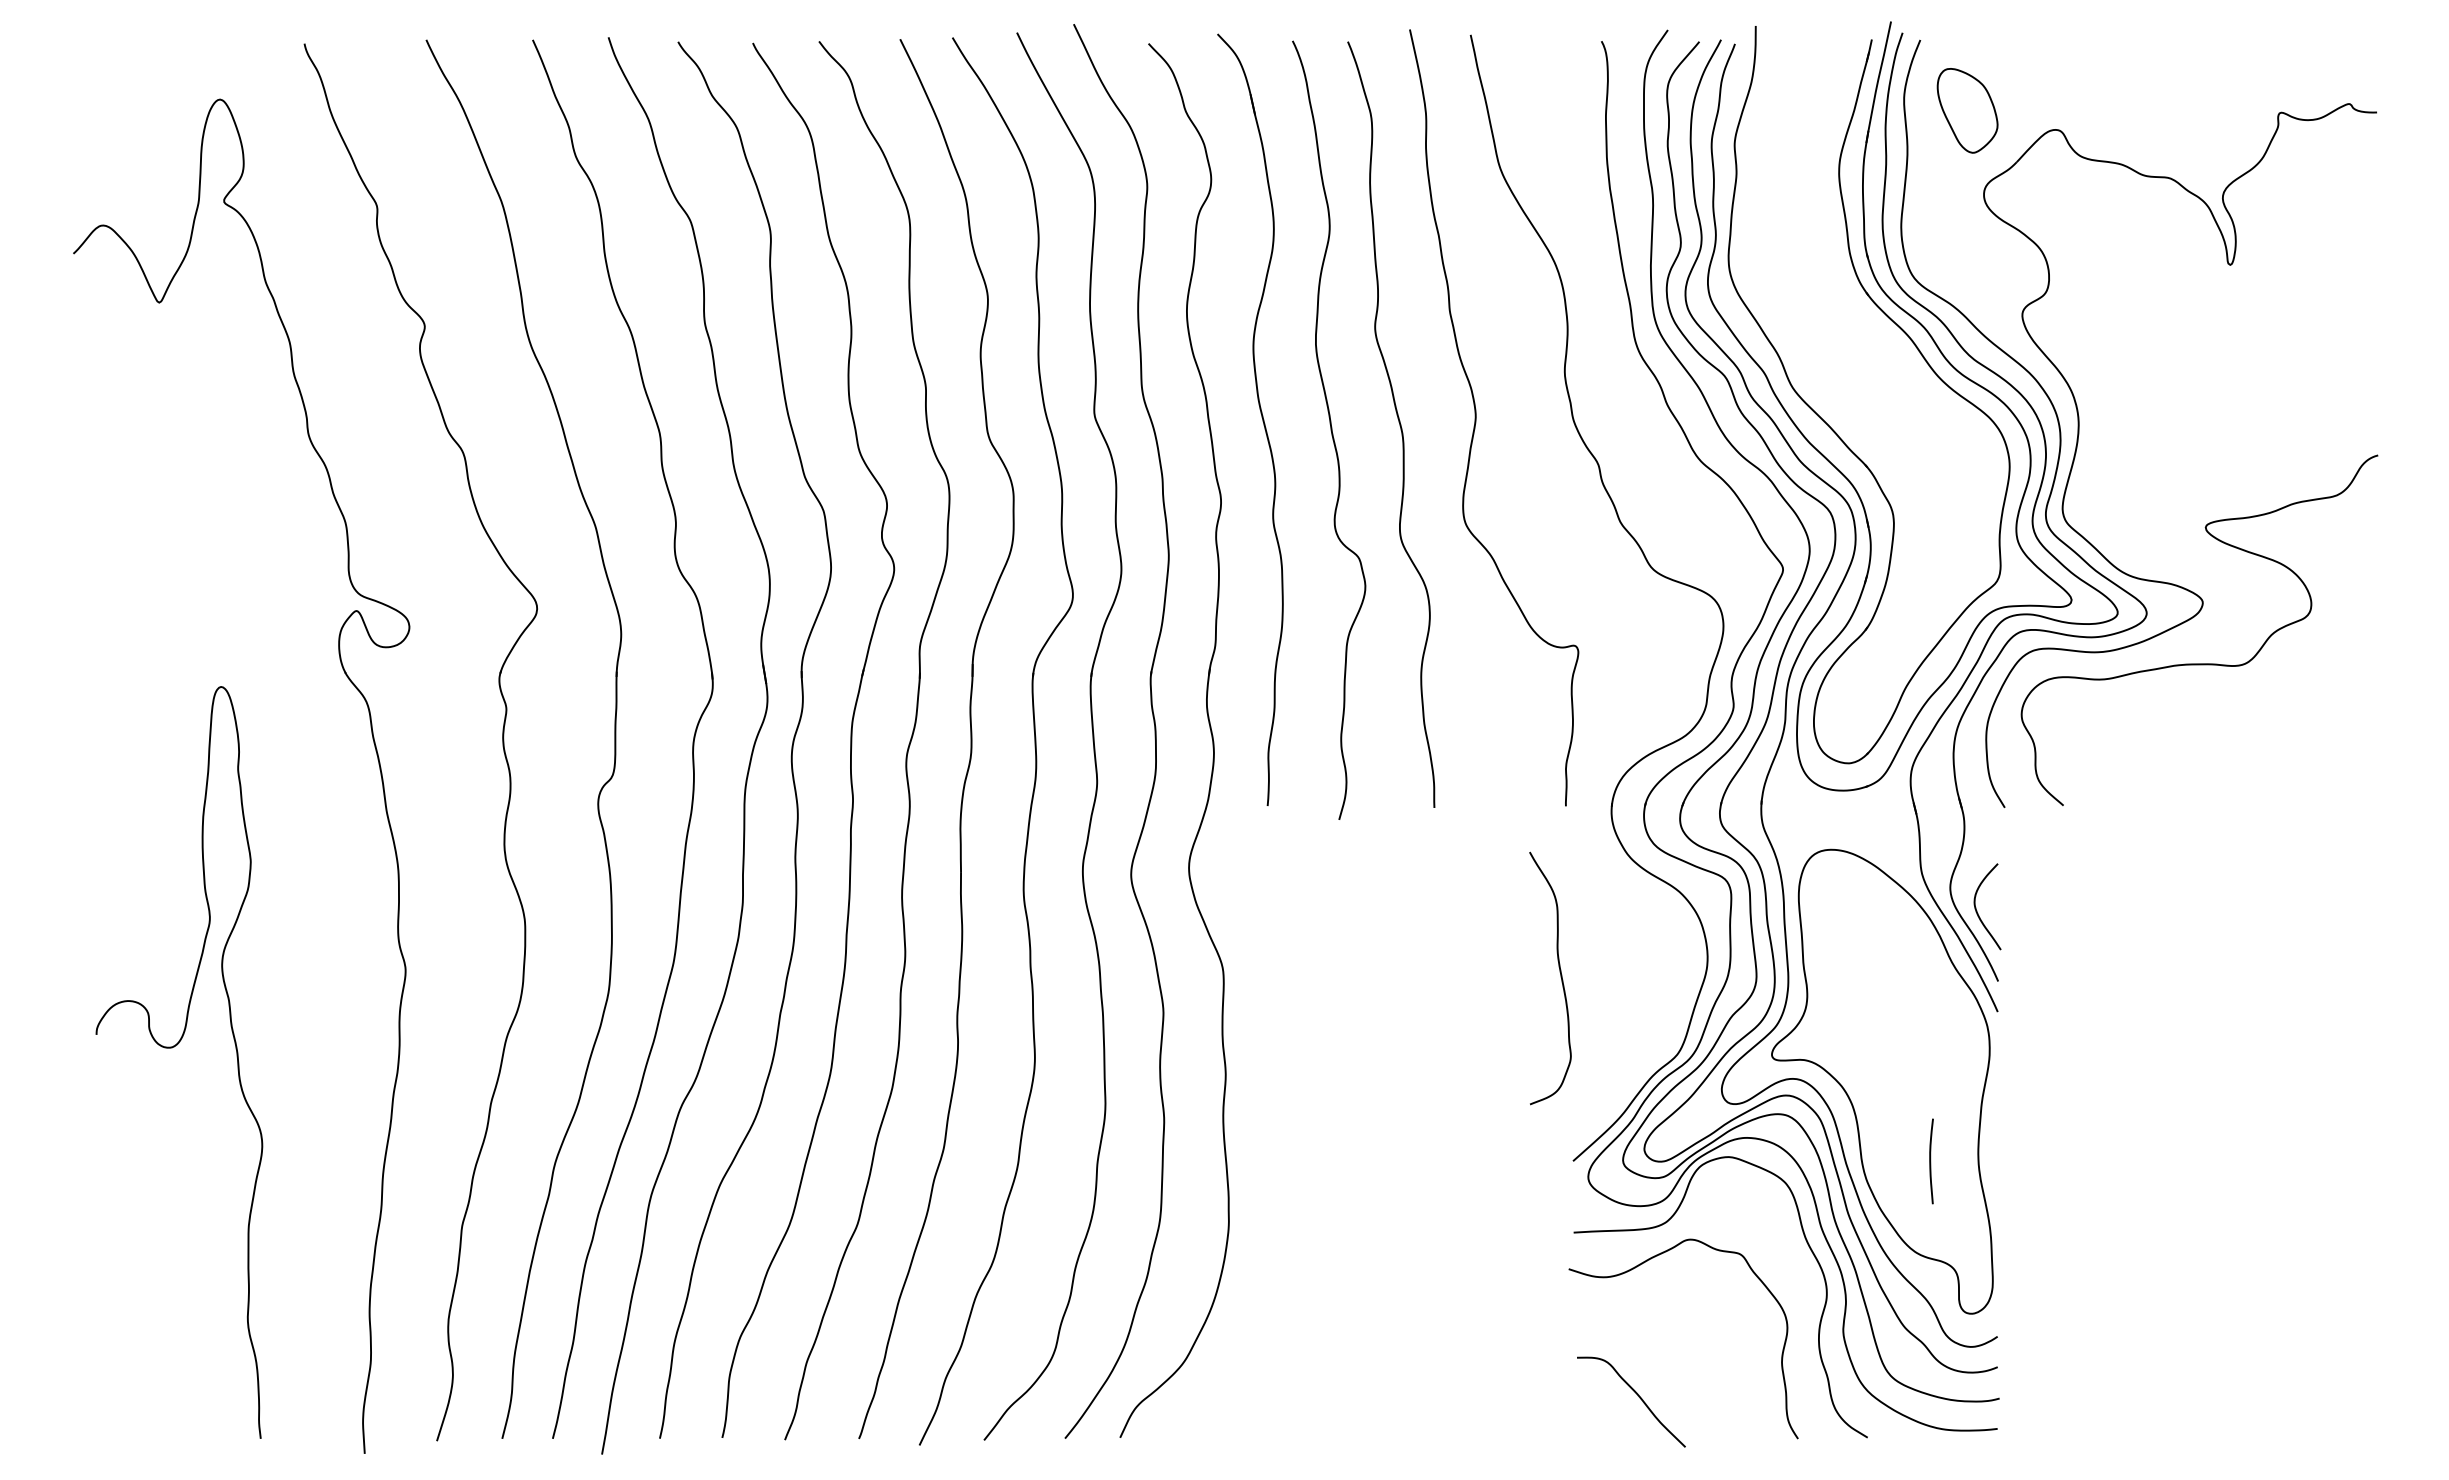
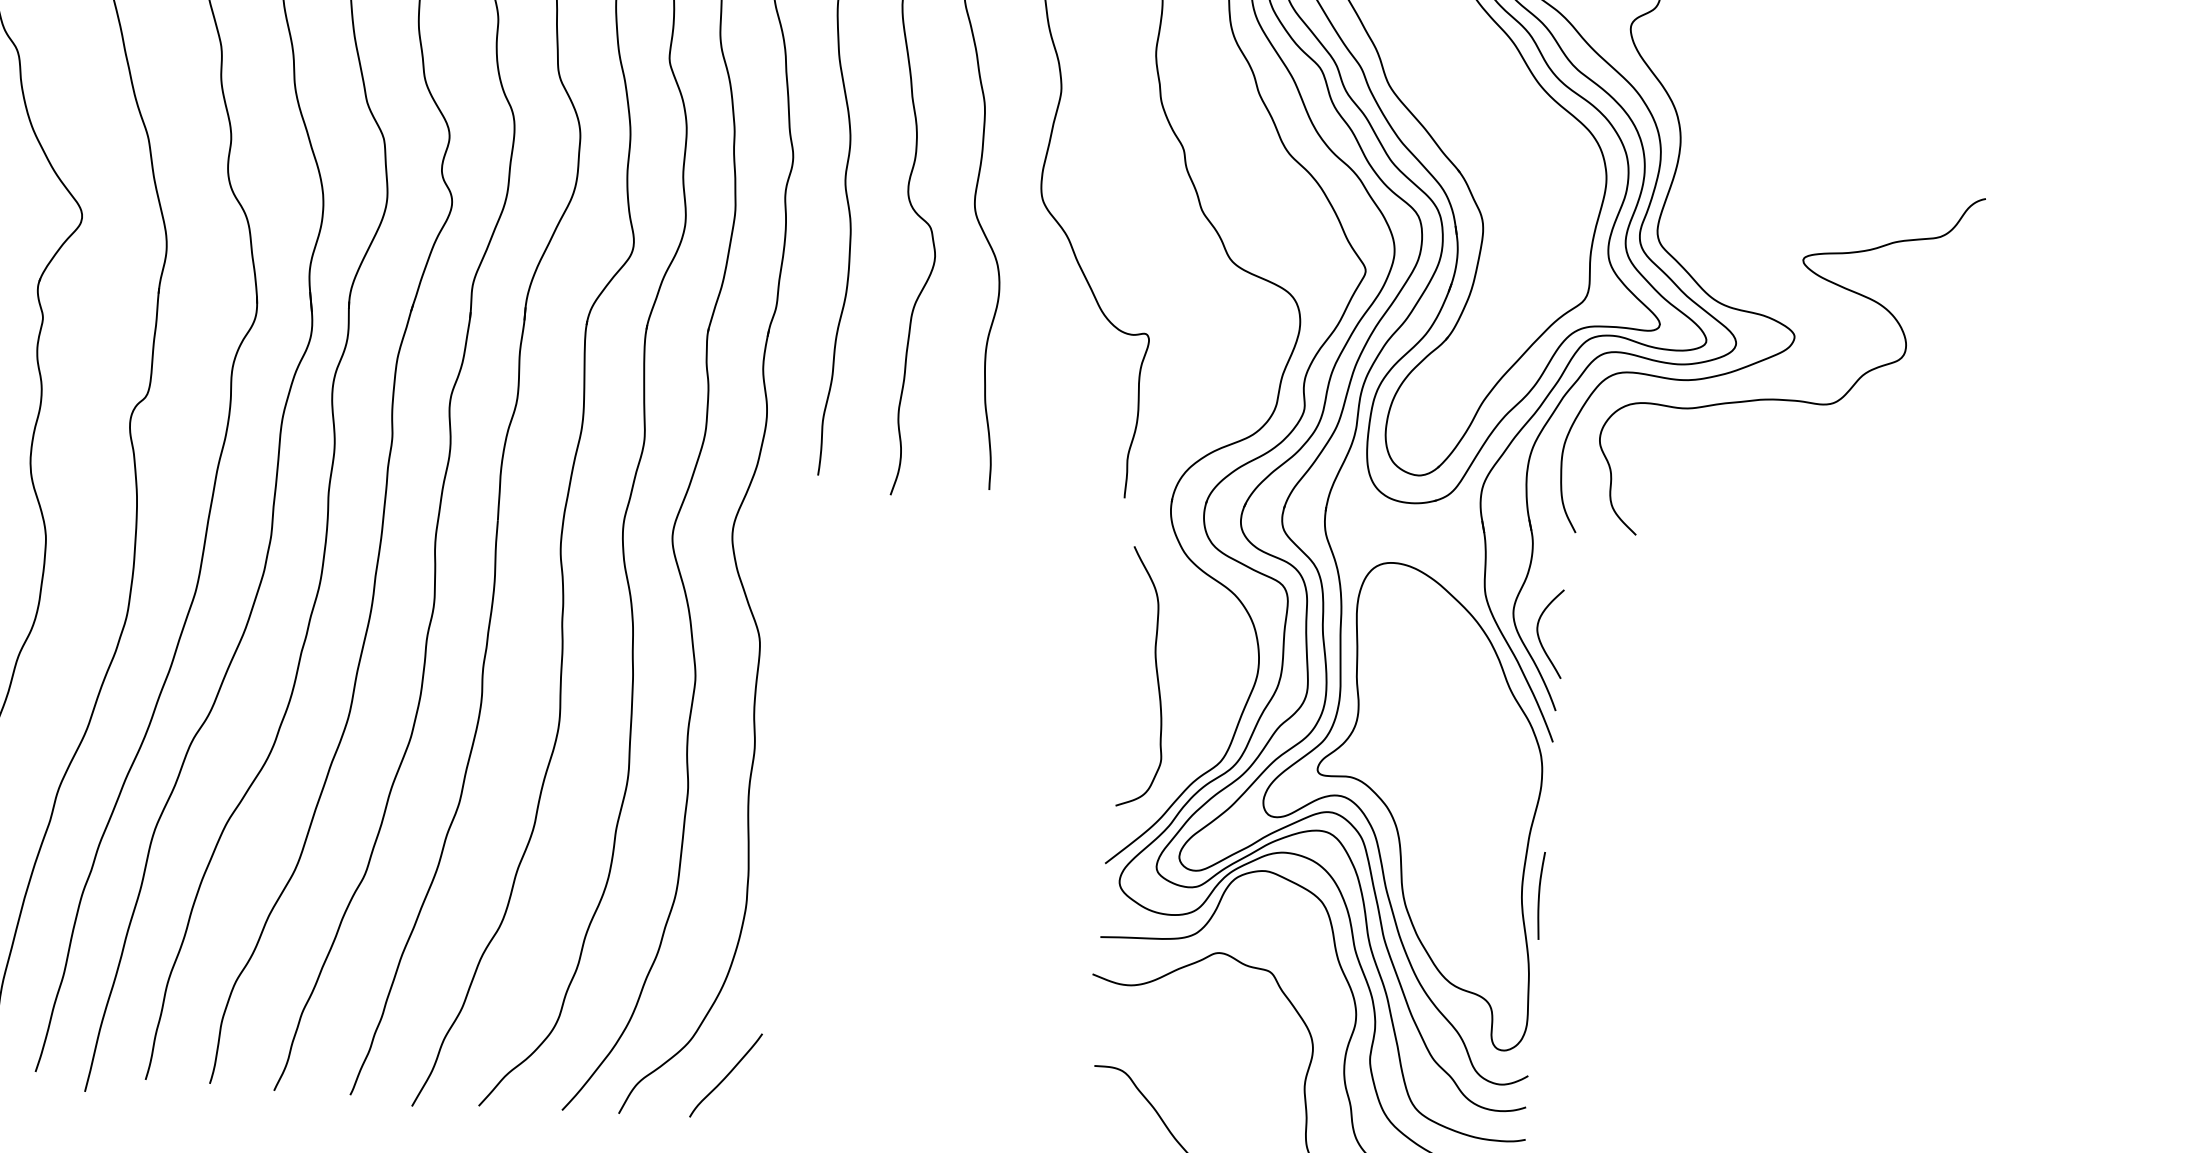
curve: (1560, 977) -> (1156, 677), moved
curve: (1931, 1161) -> (1540, 895), moved
curve: (1221, 1393) -> (726, 1075), added

